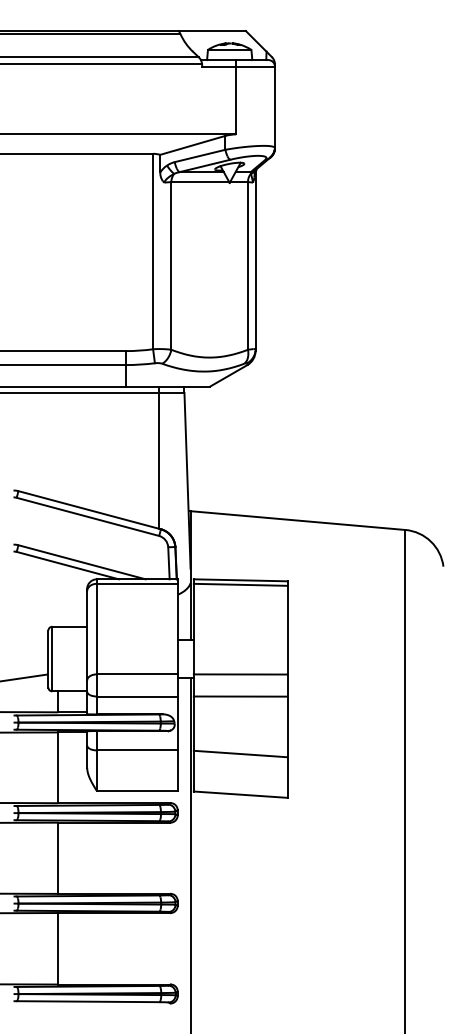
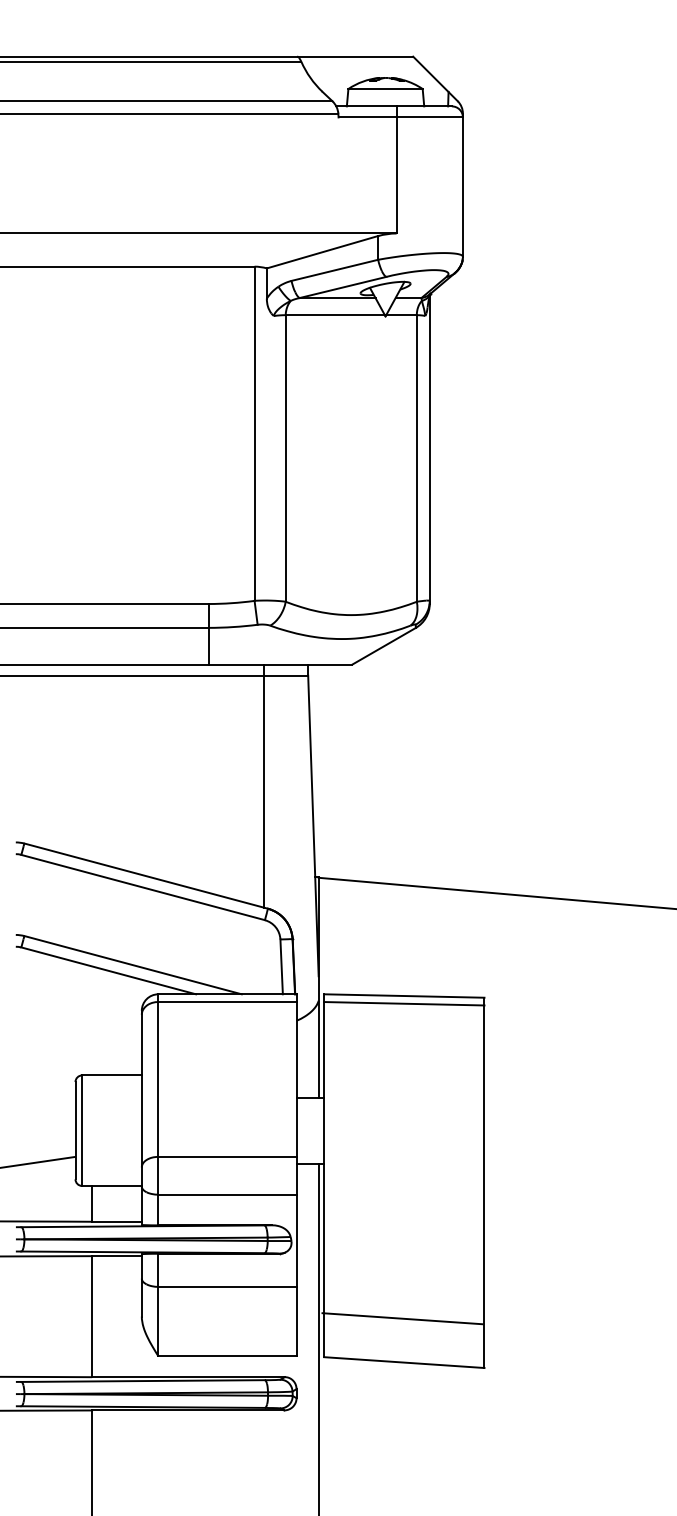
line: (240, 674) -> (404, 1157), removed
line: (240, 696) -> (404, 1194), removed
line: (240, 753) -> (402, 1317), moved

